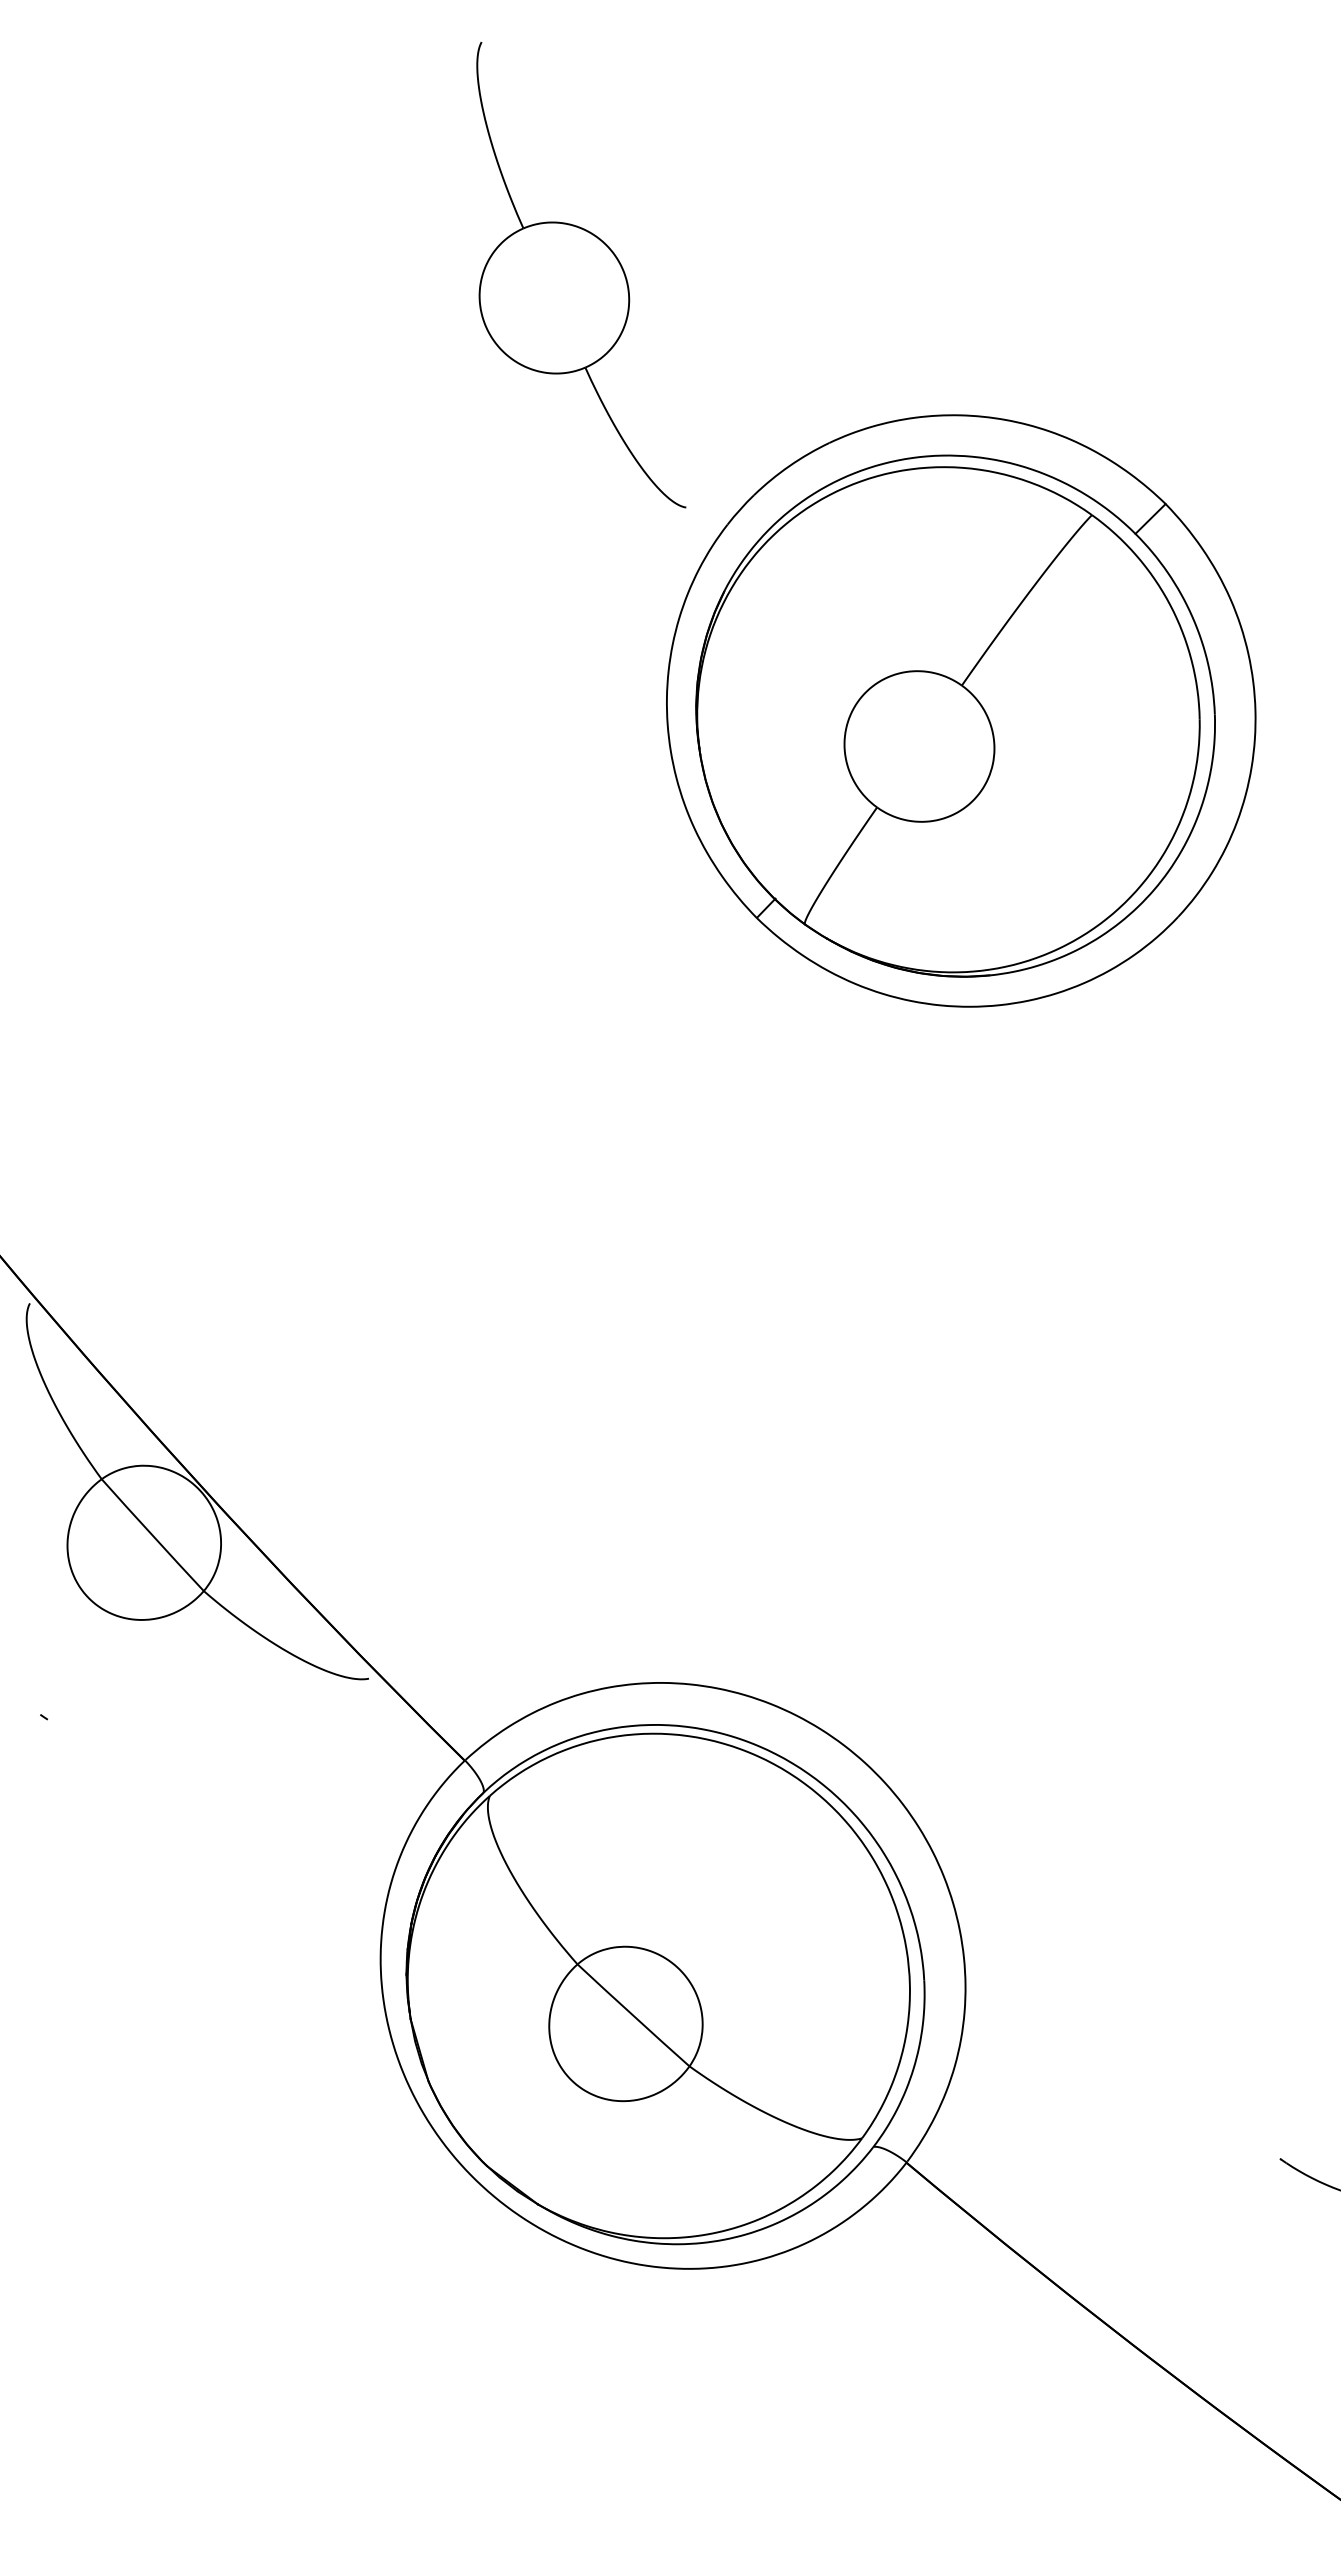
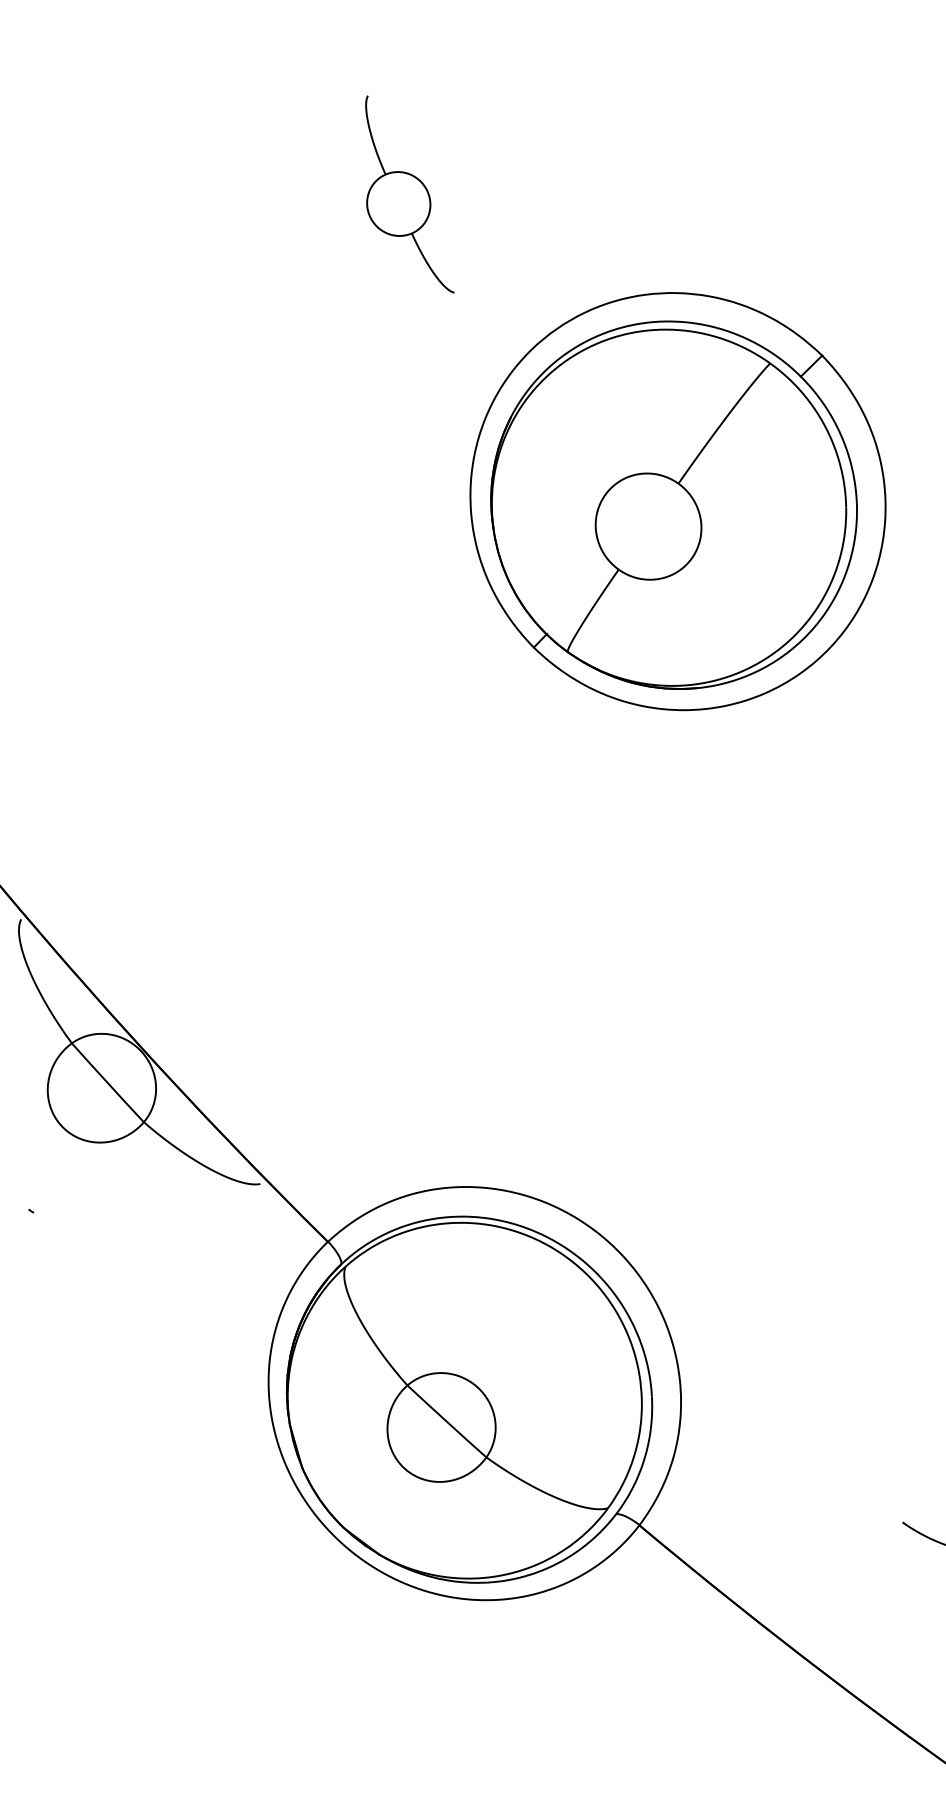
part: (581, 275) -> (410, 194), size x0.6

